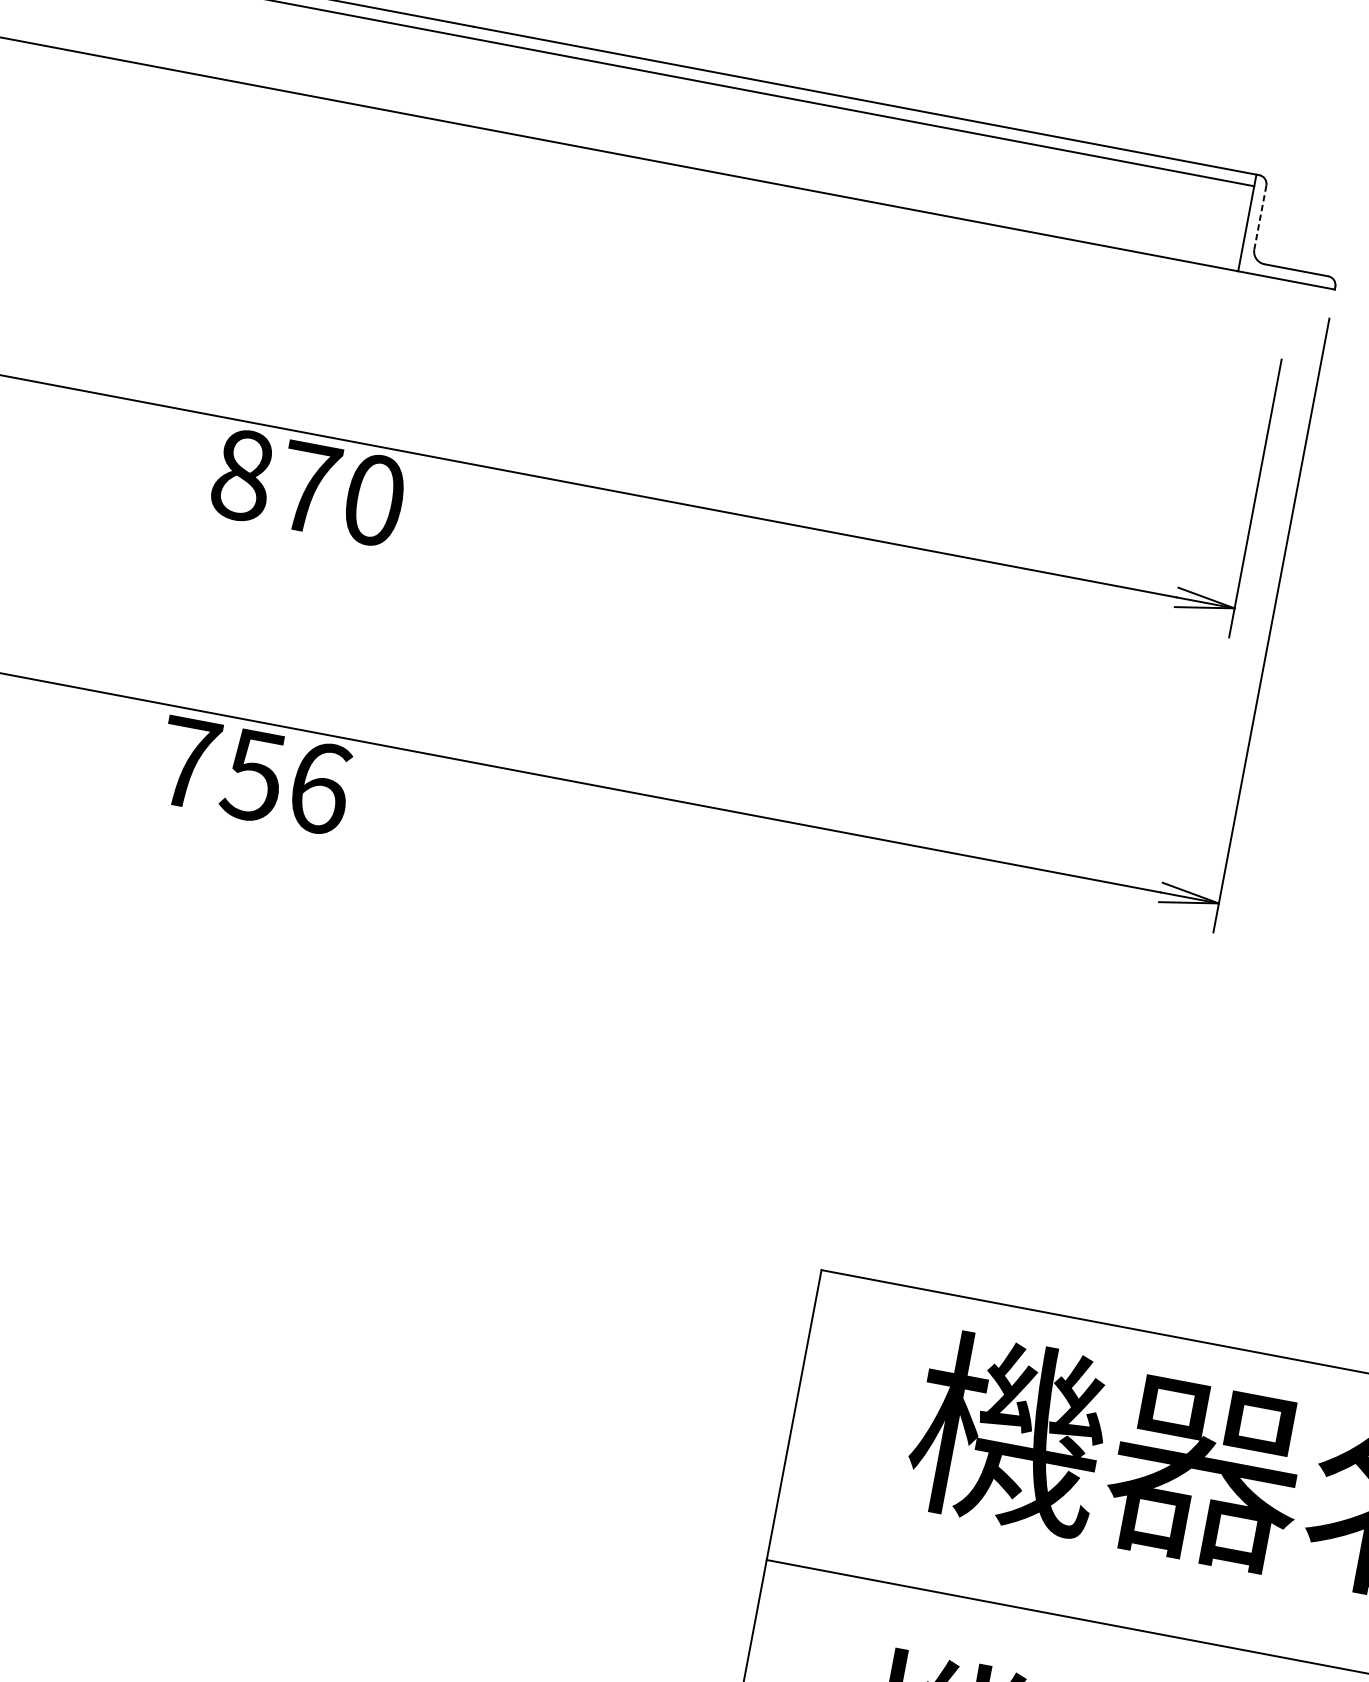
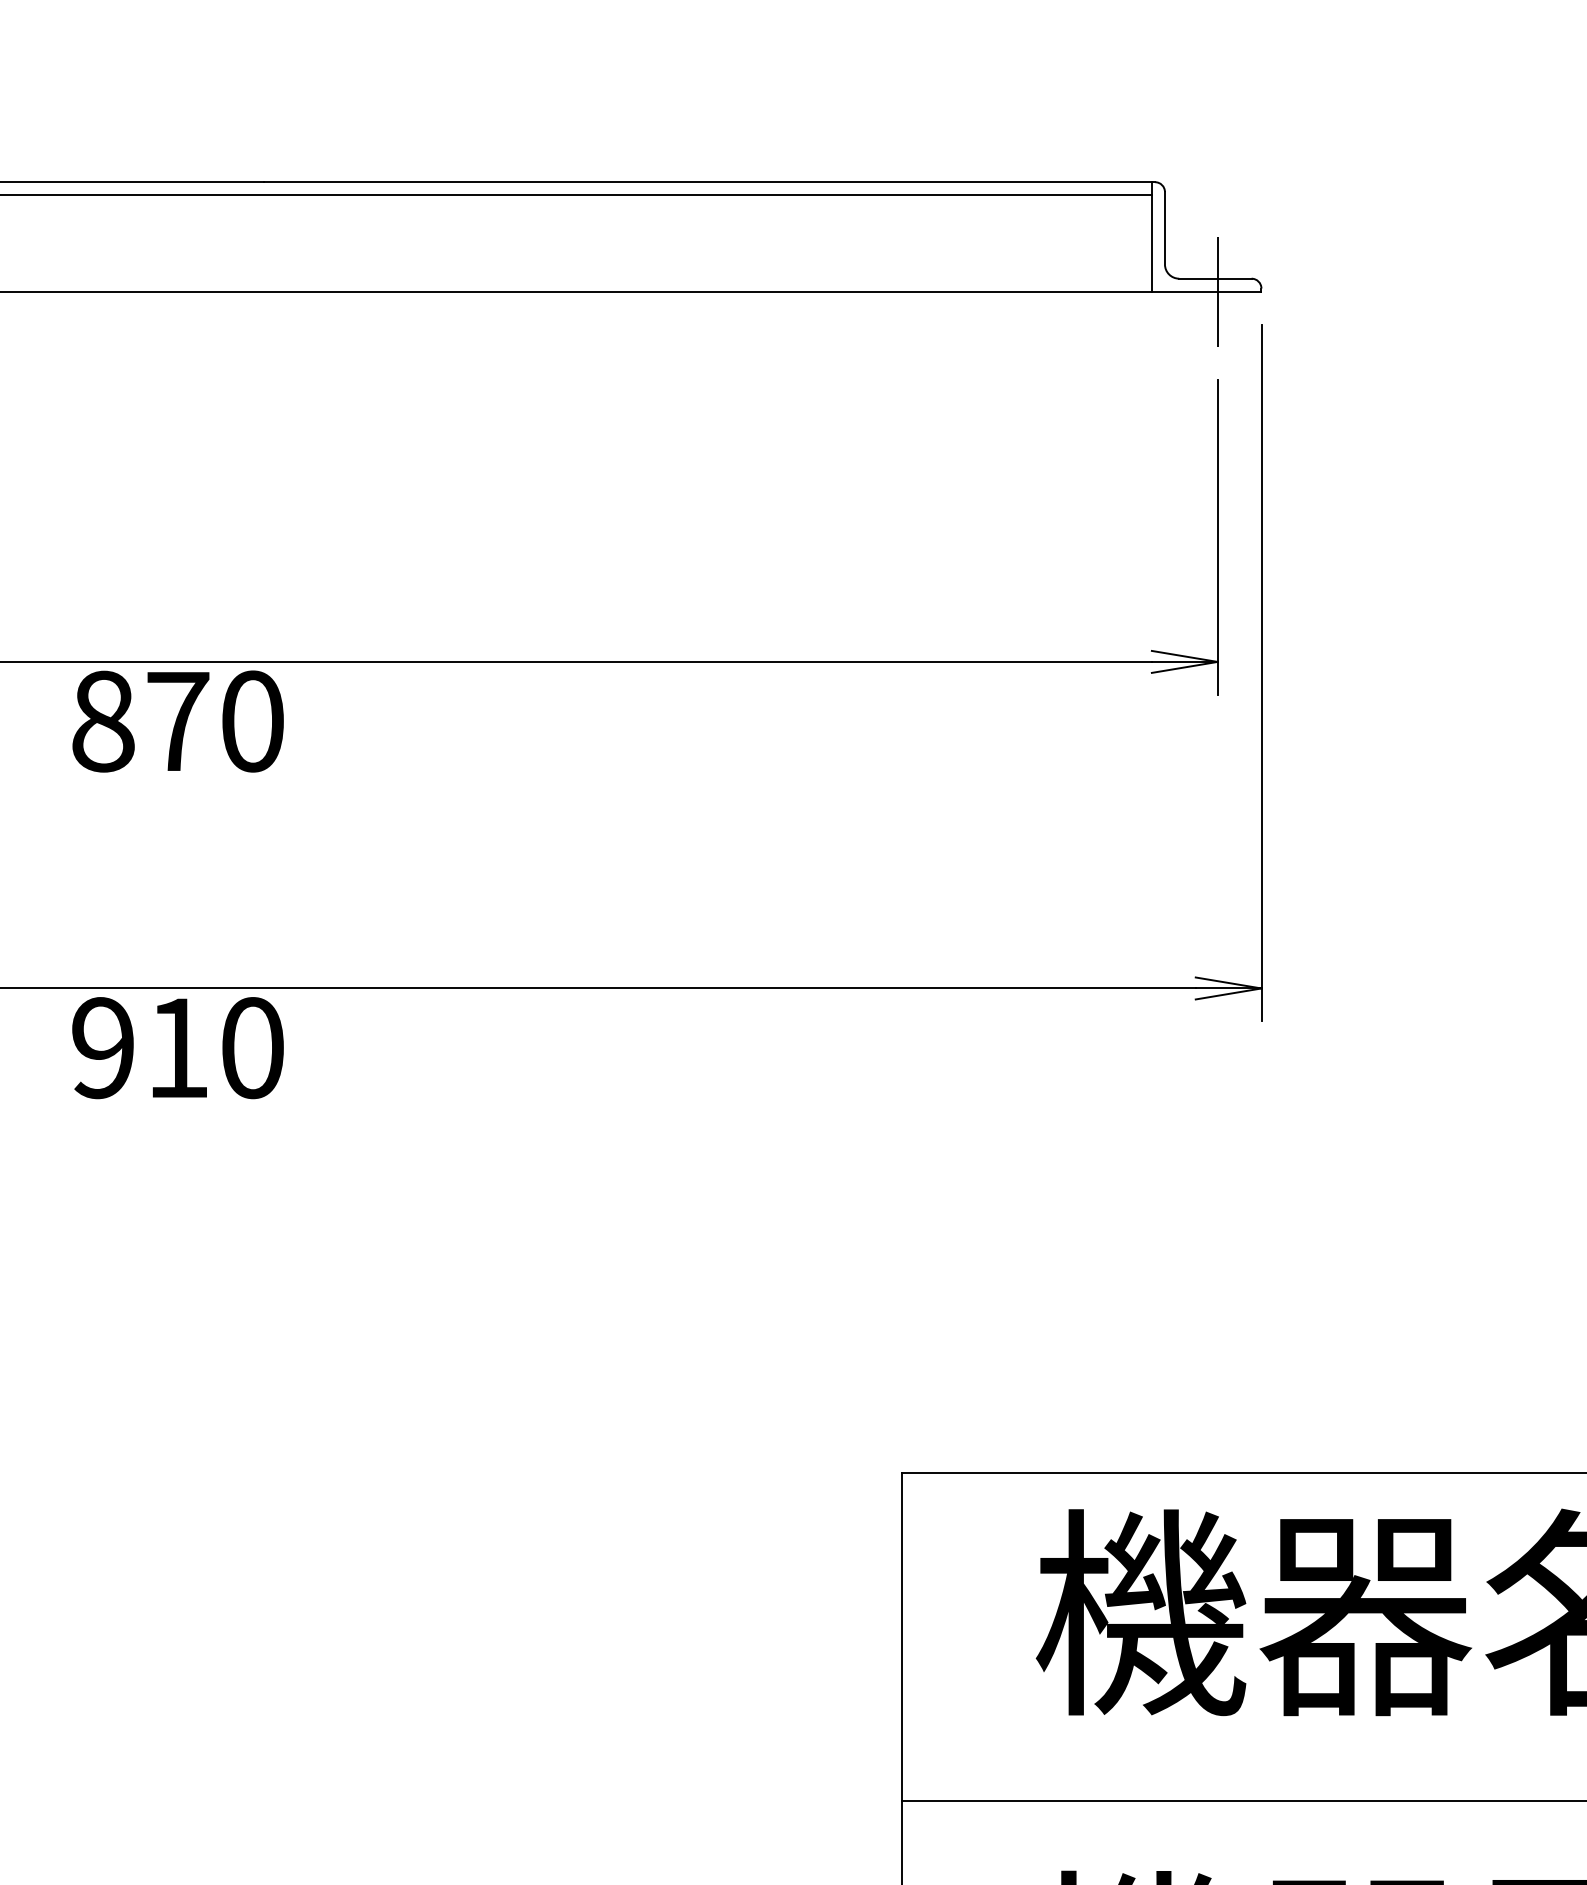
line: (1259, 217) -> (1164, 228), dashed -> solid
line: (1296, 281) -> (1217, 291), added
text: (254, 775) -> (178, 1048), 756 -> 910

